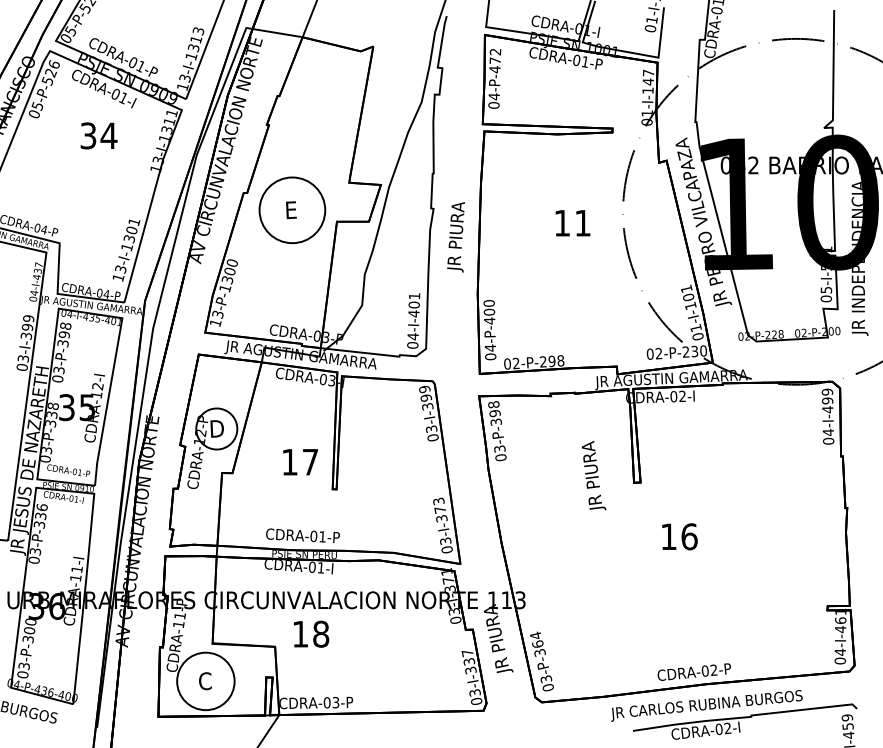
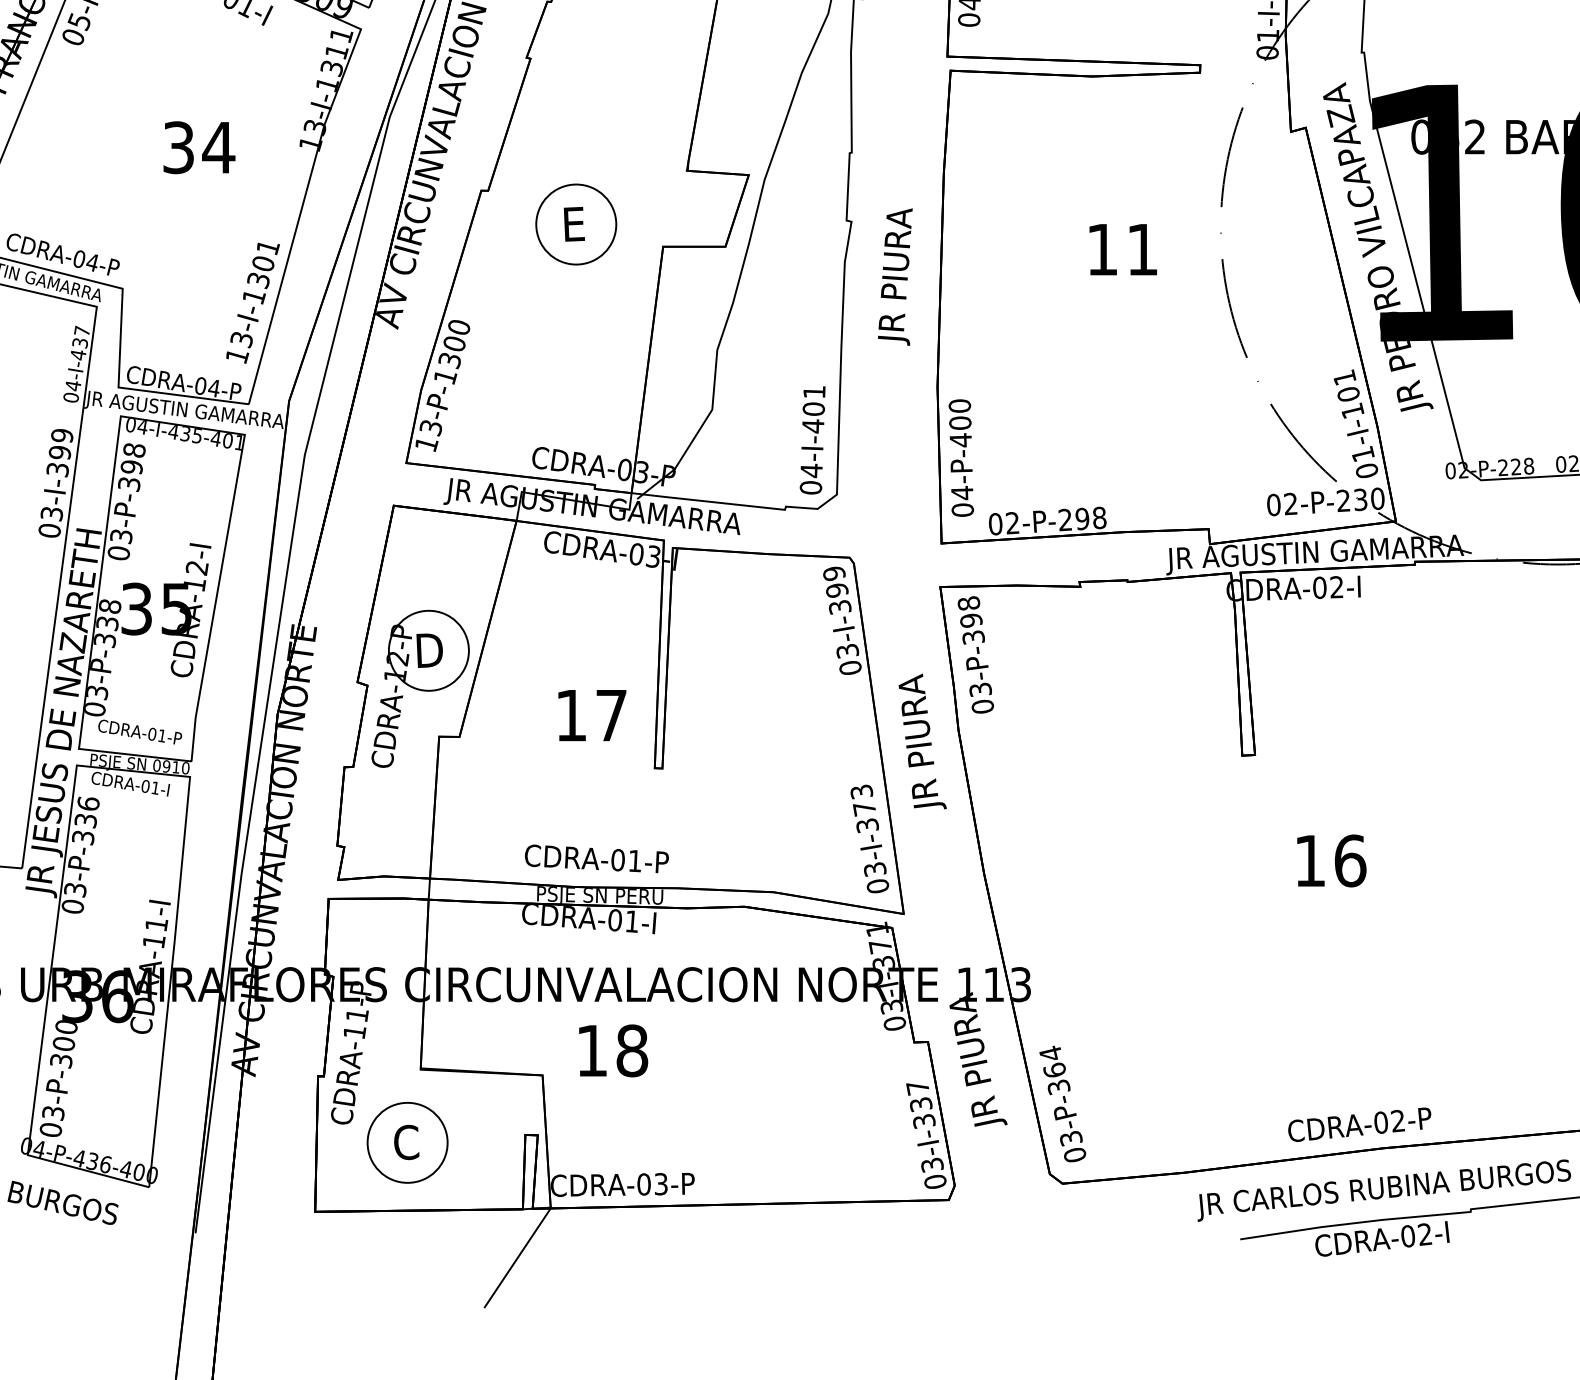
text: (98, 135) -> (198, 146), moved
circle: (291, 209) -> (574, 222), size x0.62
text: (593, 475) -> (921, 741), moved
circle: (205, 680) -> (406, 1141), size x0.71

